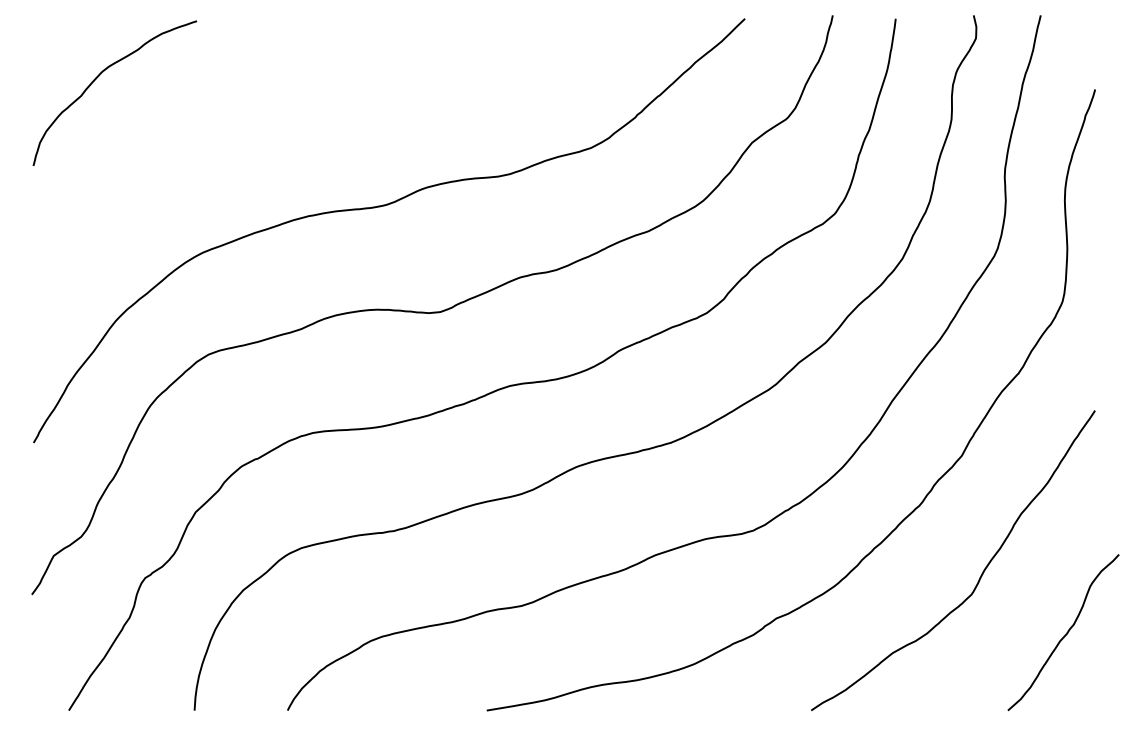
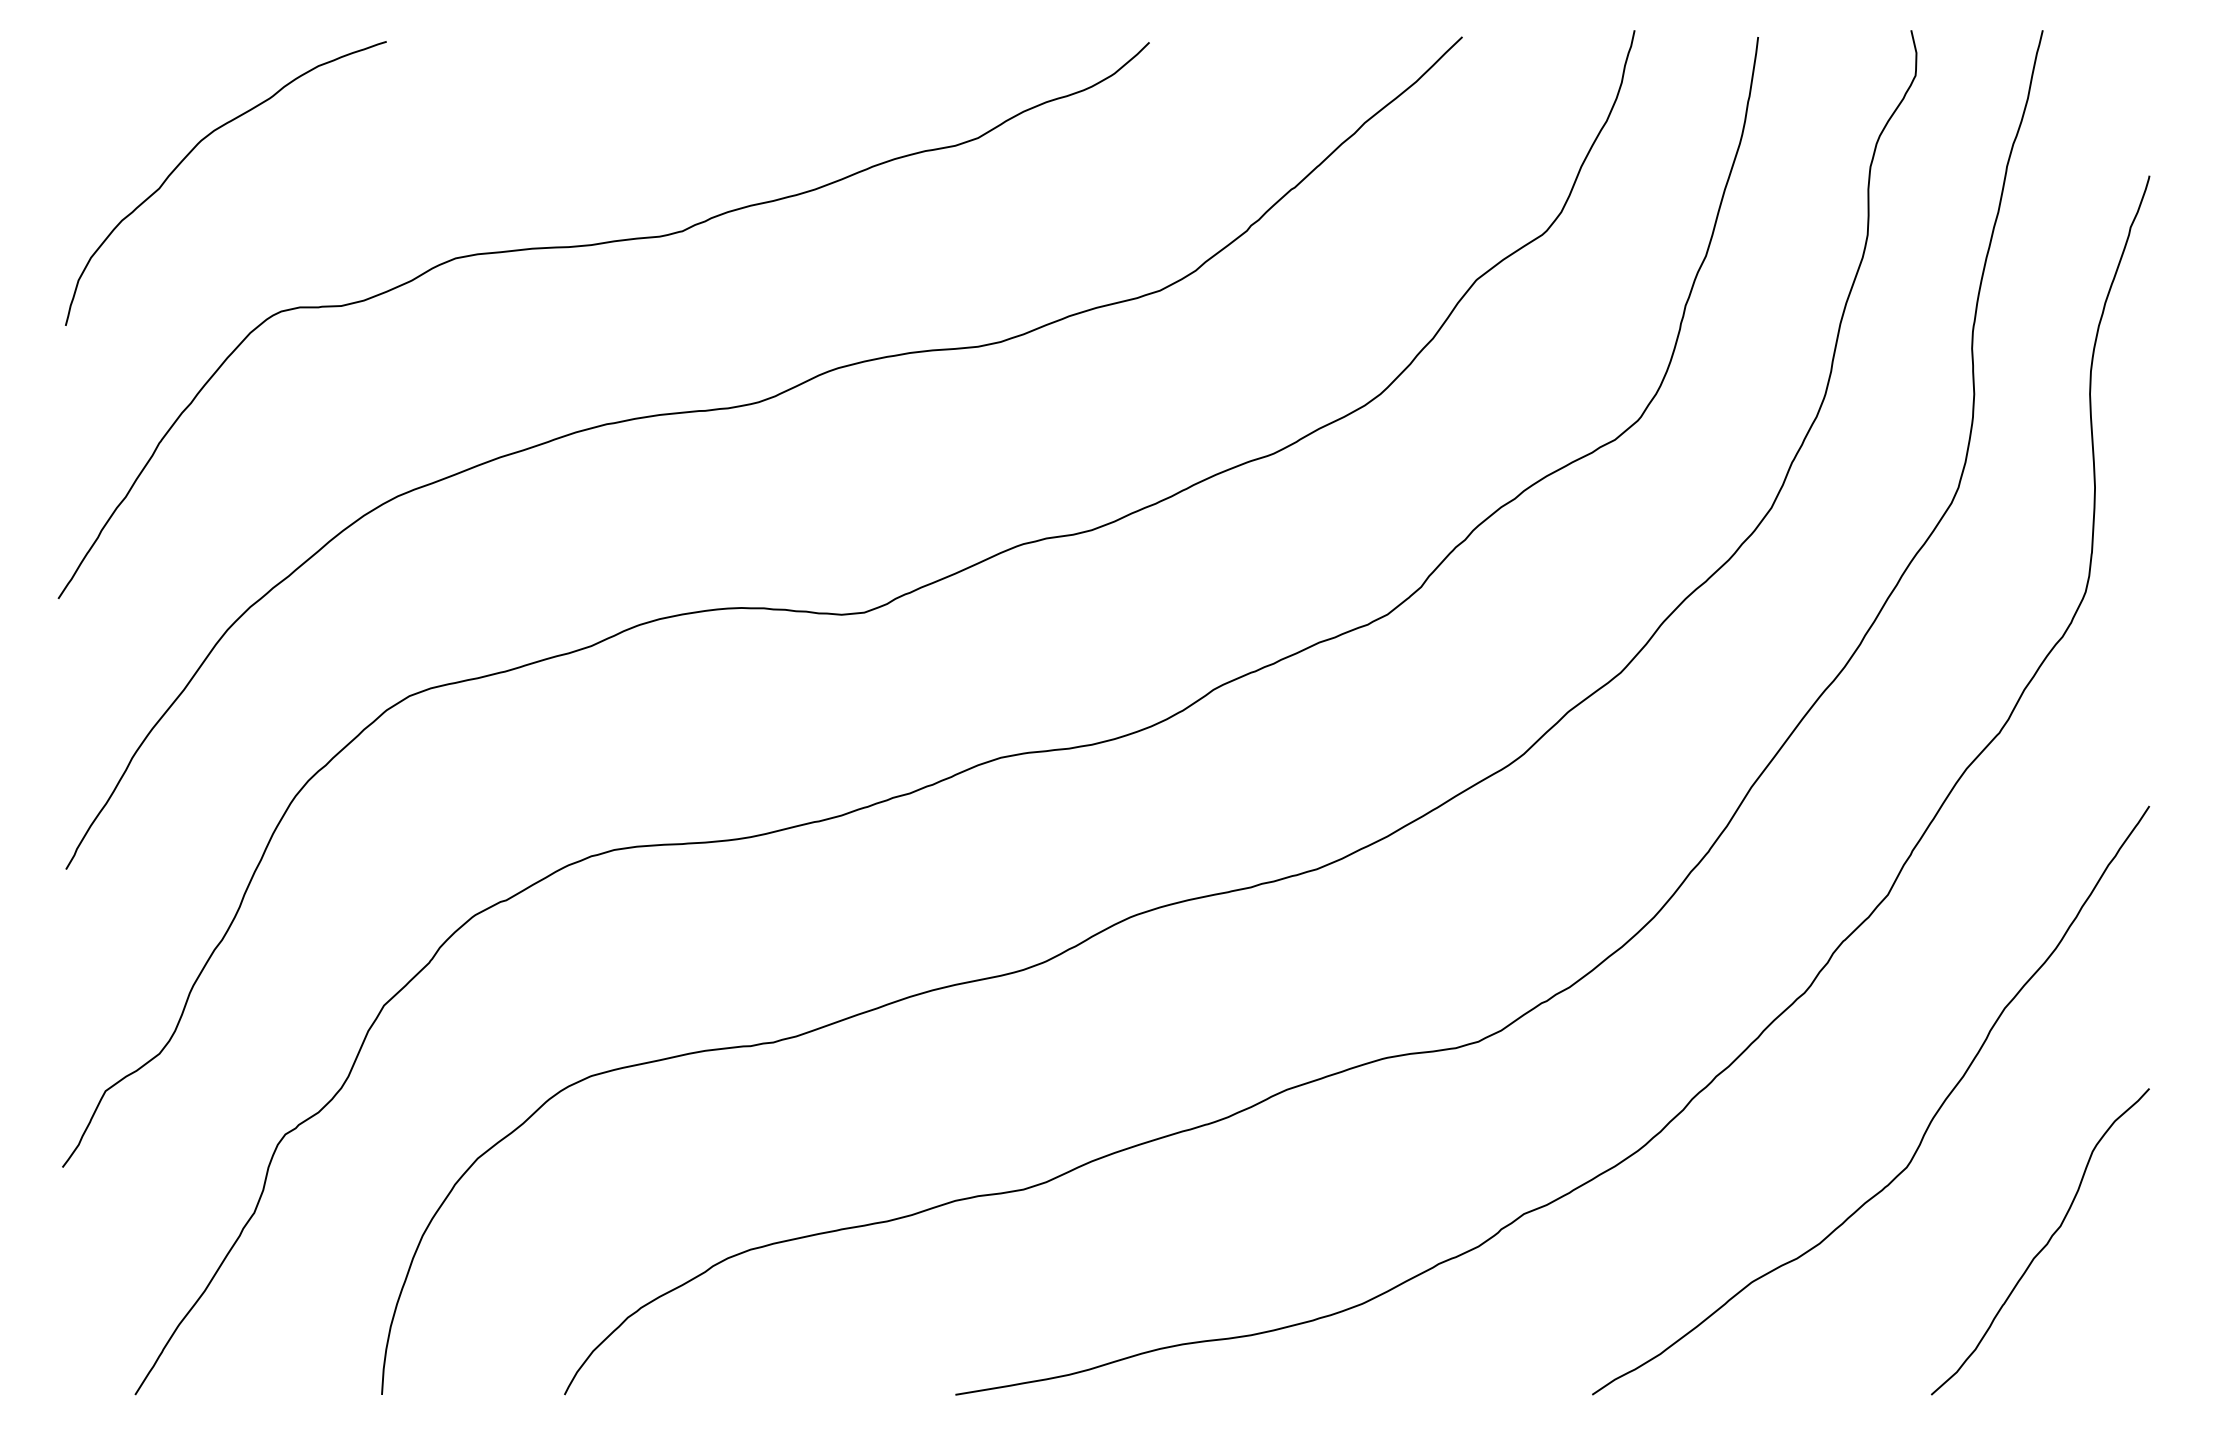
curve: (304, 125) -> (597, 246), added
curve: (1065, 633) -> (2044, 1243), moved

